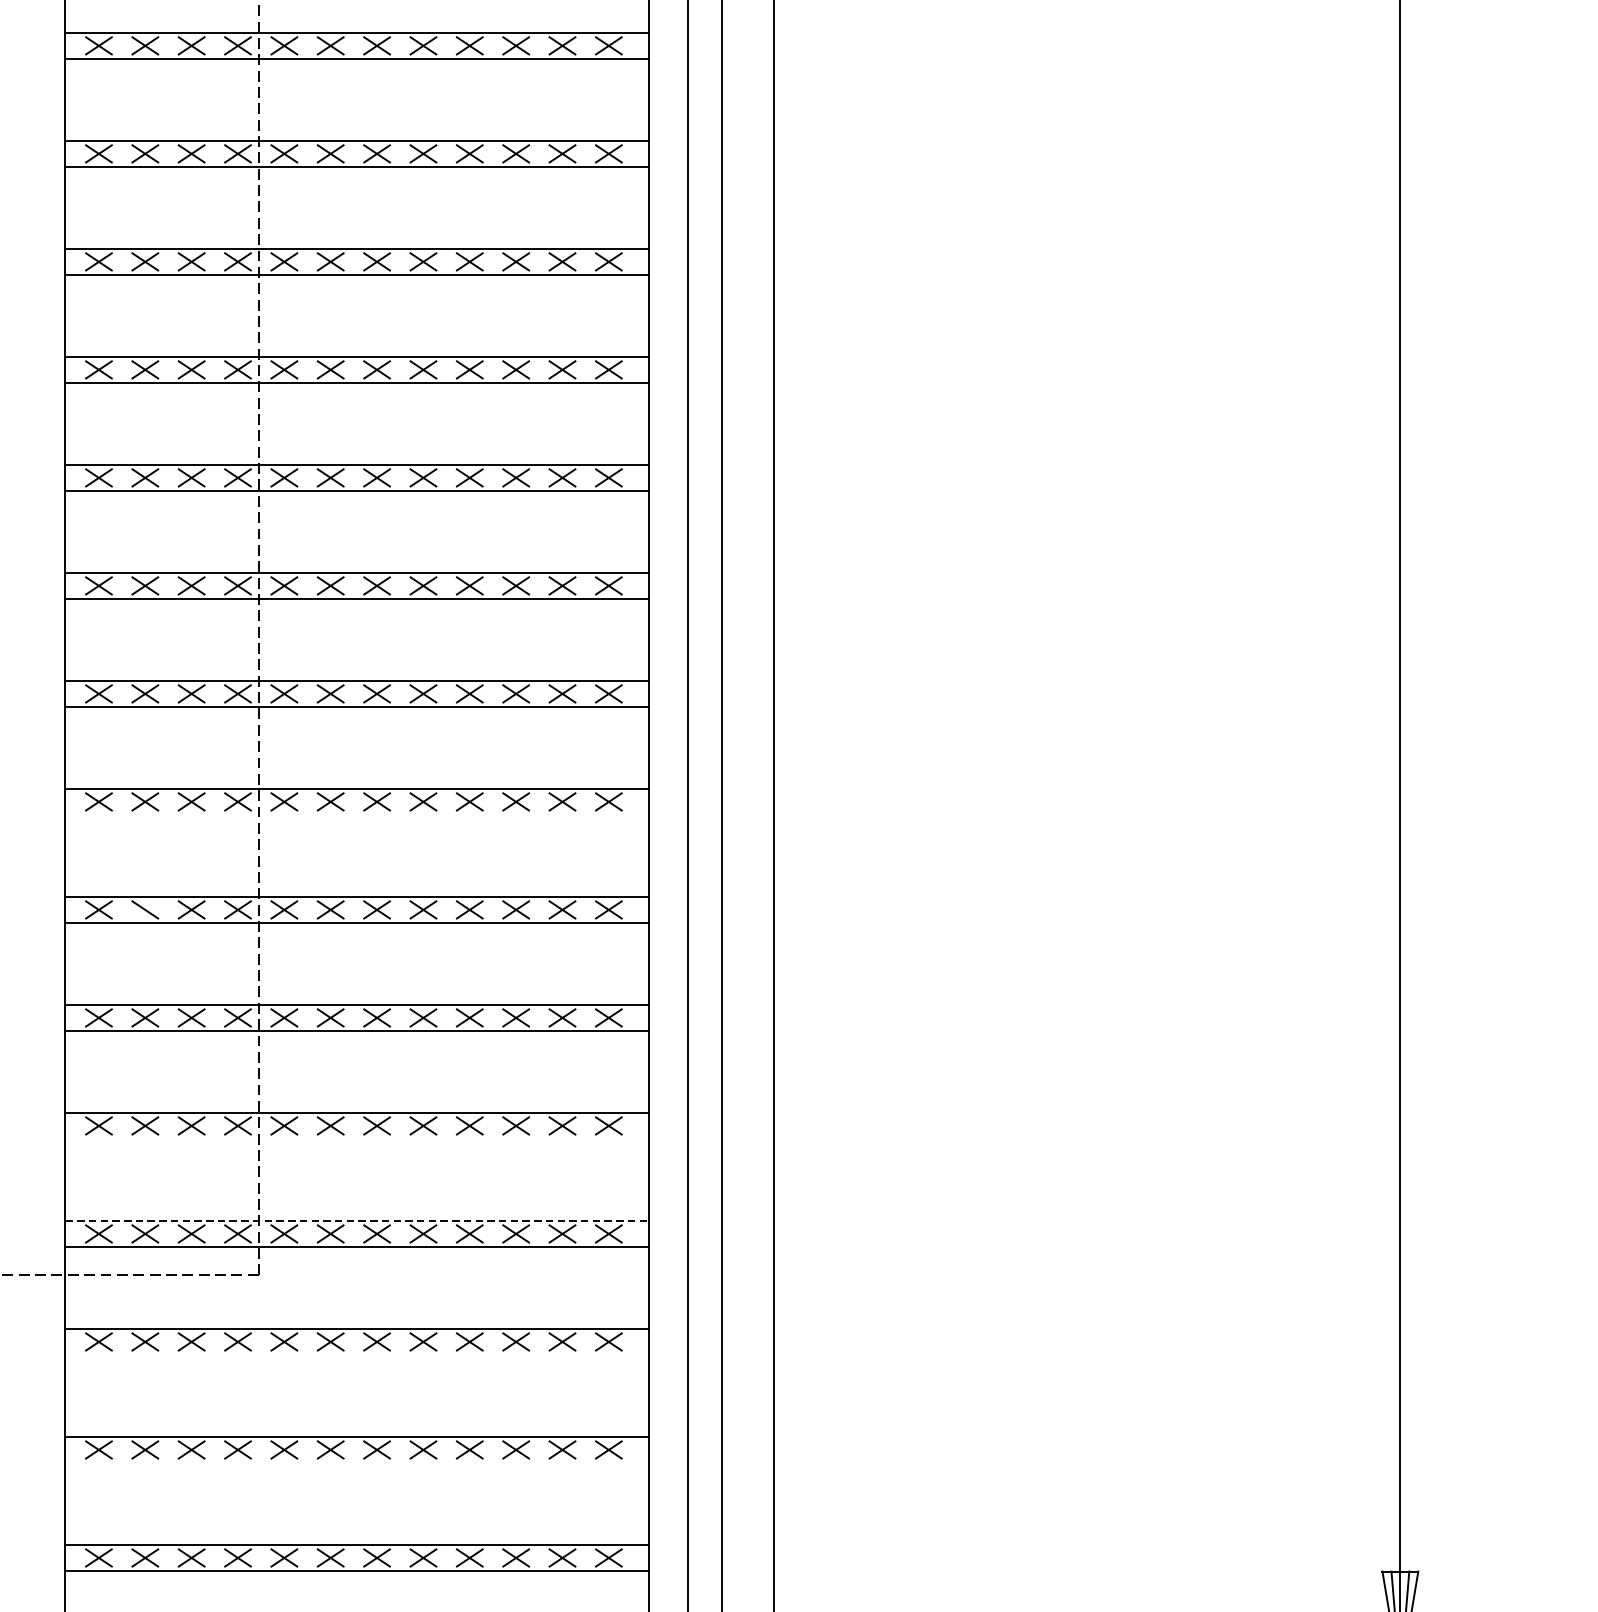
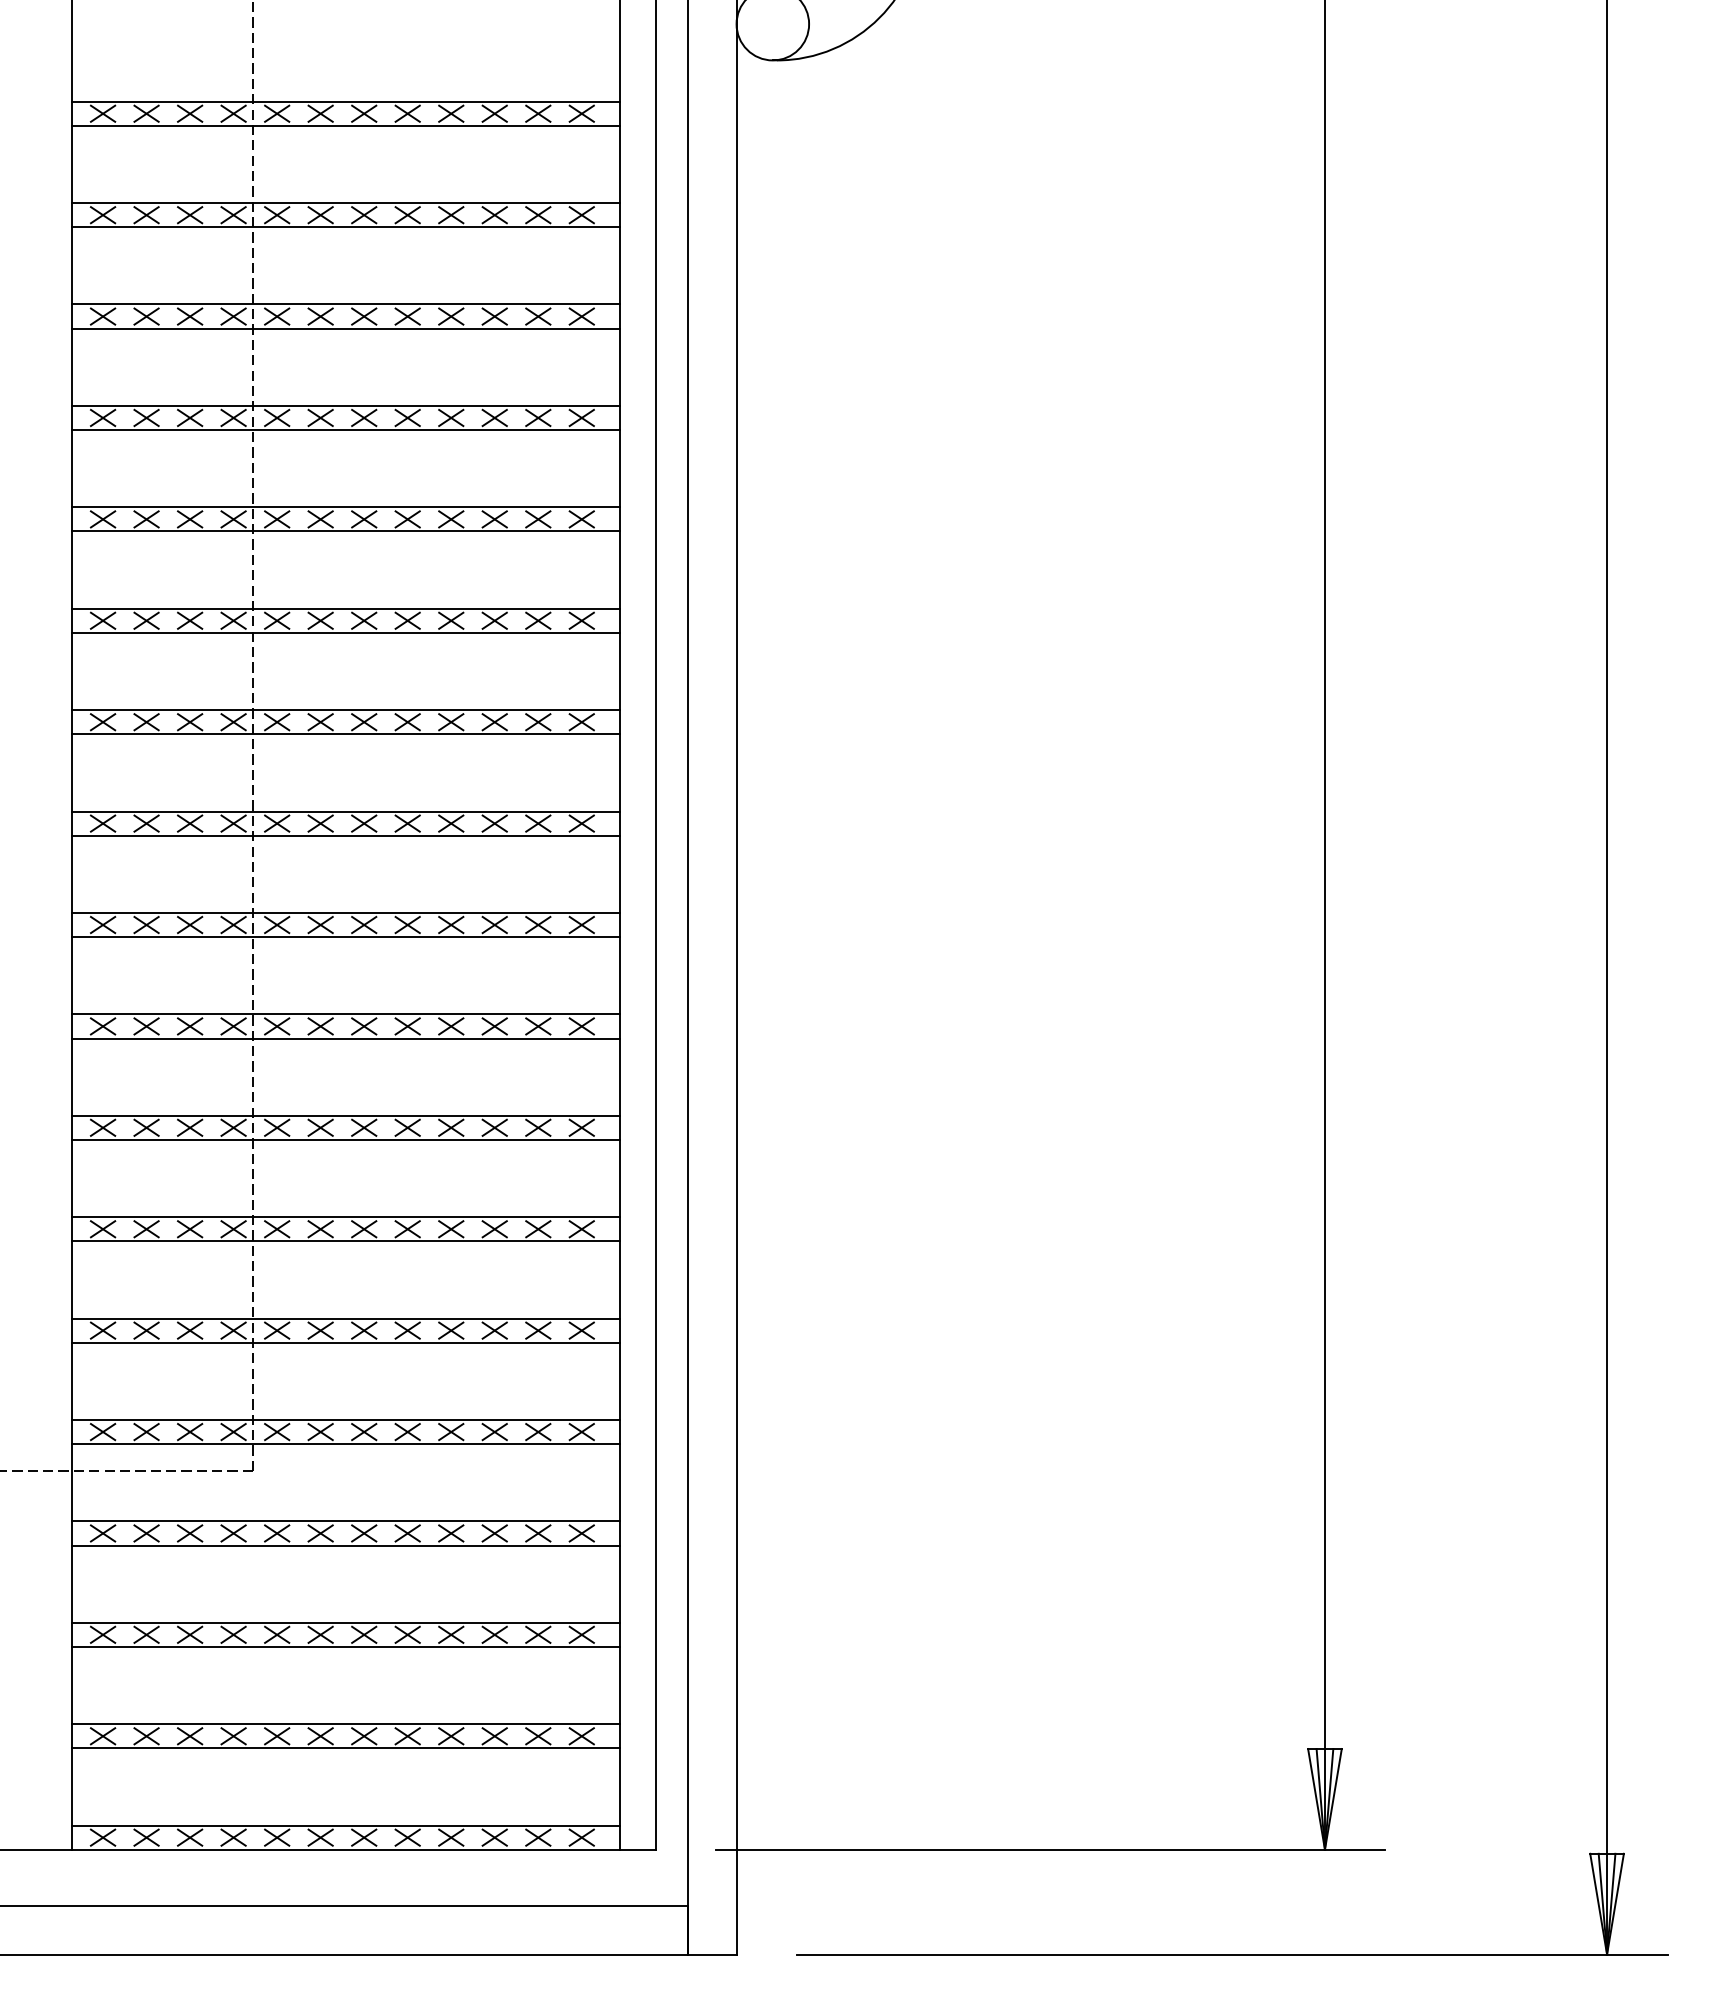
line: (357, 814) -> (345, 1038), added
line: (145, 909) -> (146, 1127), added
line: (357, 1138) -> (345, 1342), added
line: (358, 1220) -> (346, 1419), dashed -> solid
line: (357, 1354) -> (345, 1545), added
line: (357, 1462) -> (345, 1646), added

